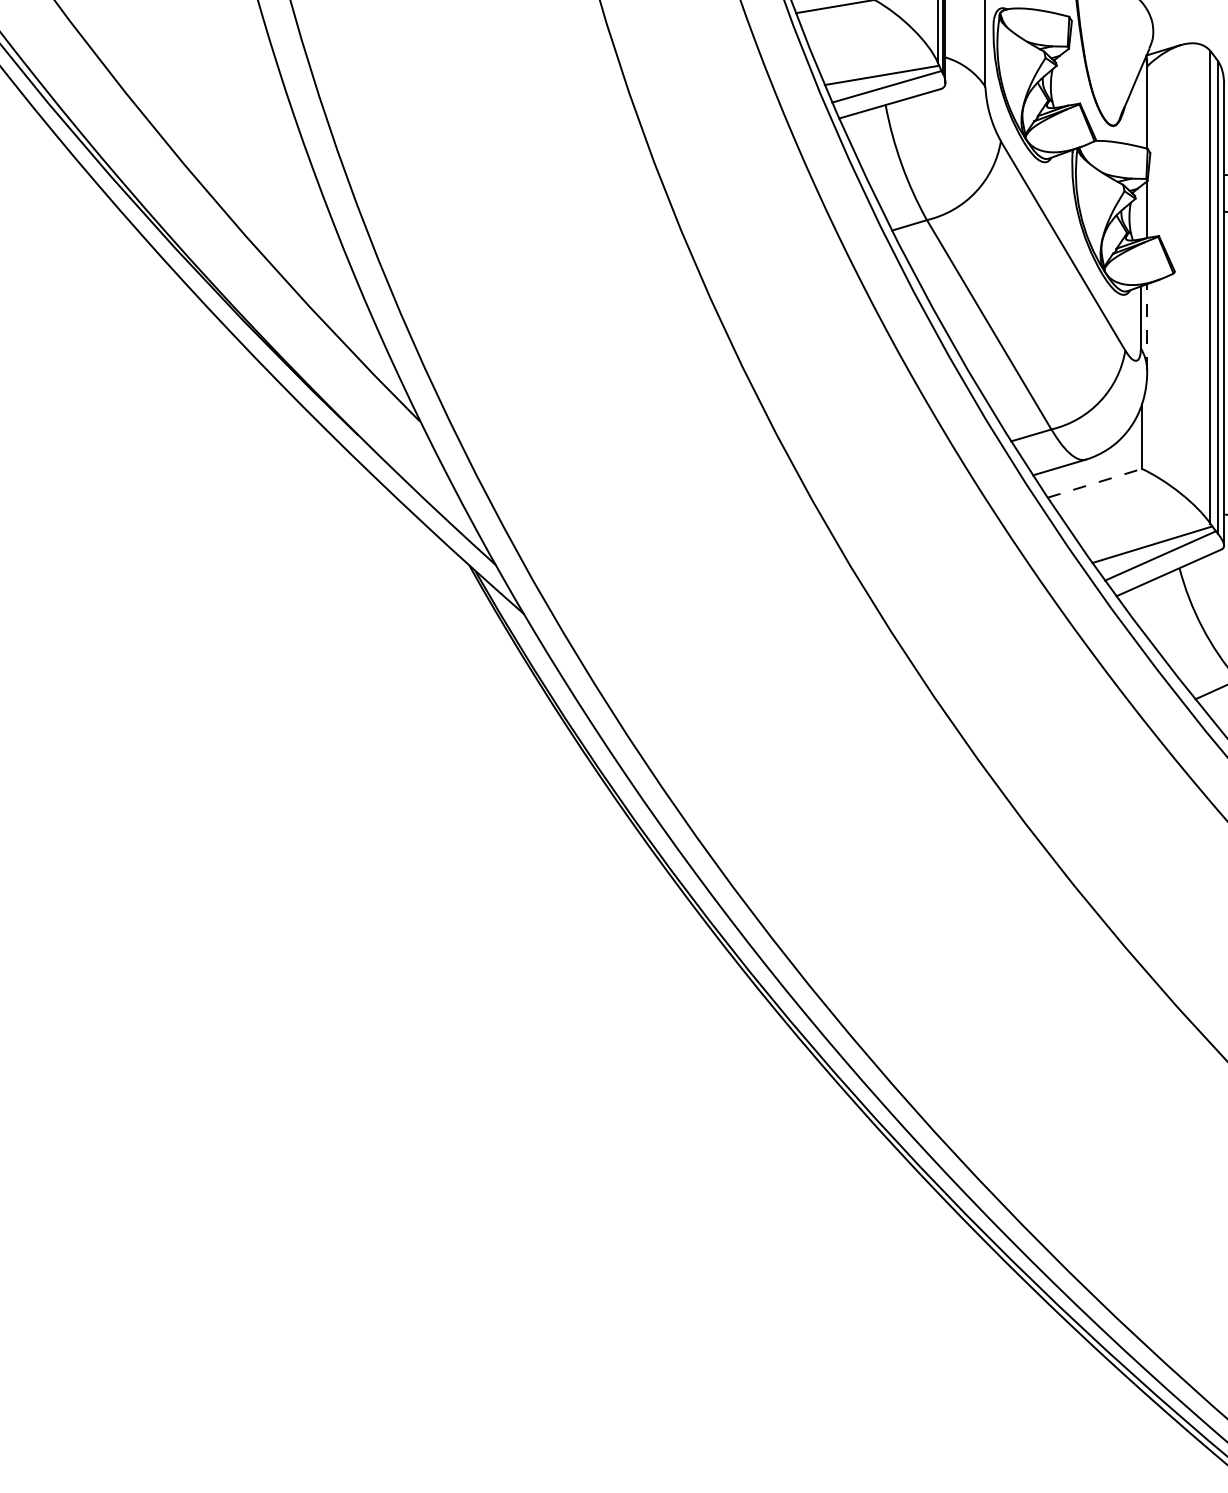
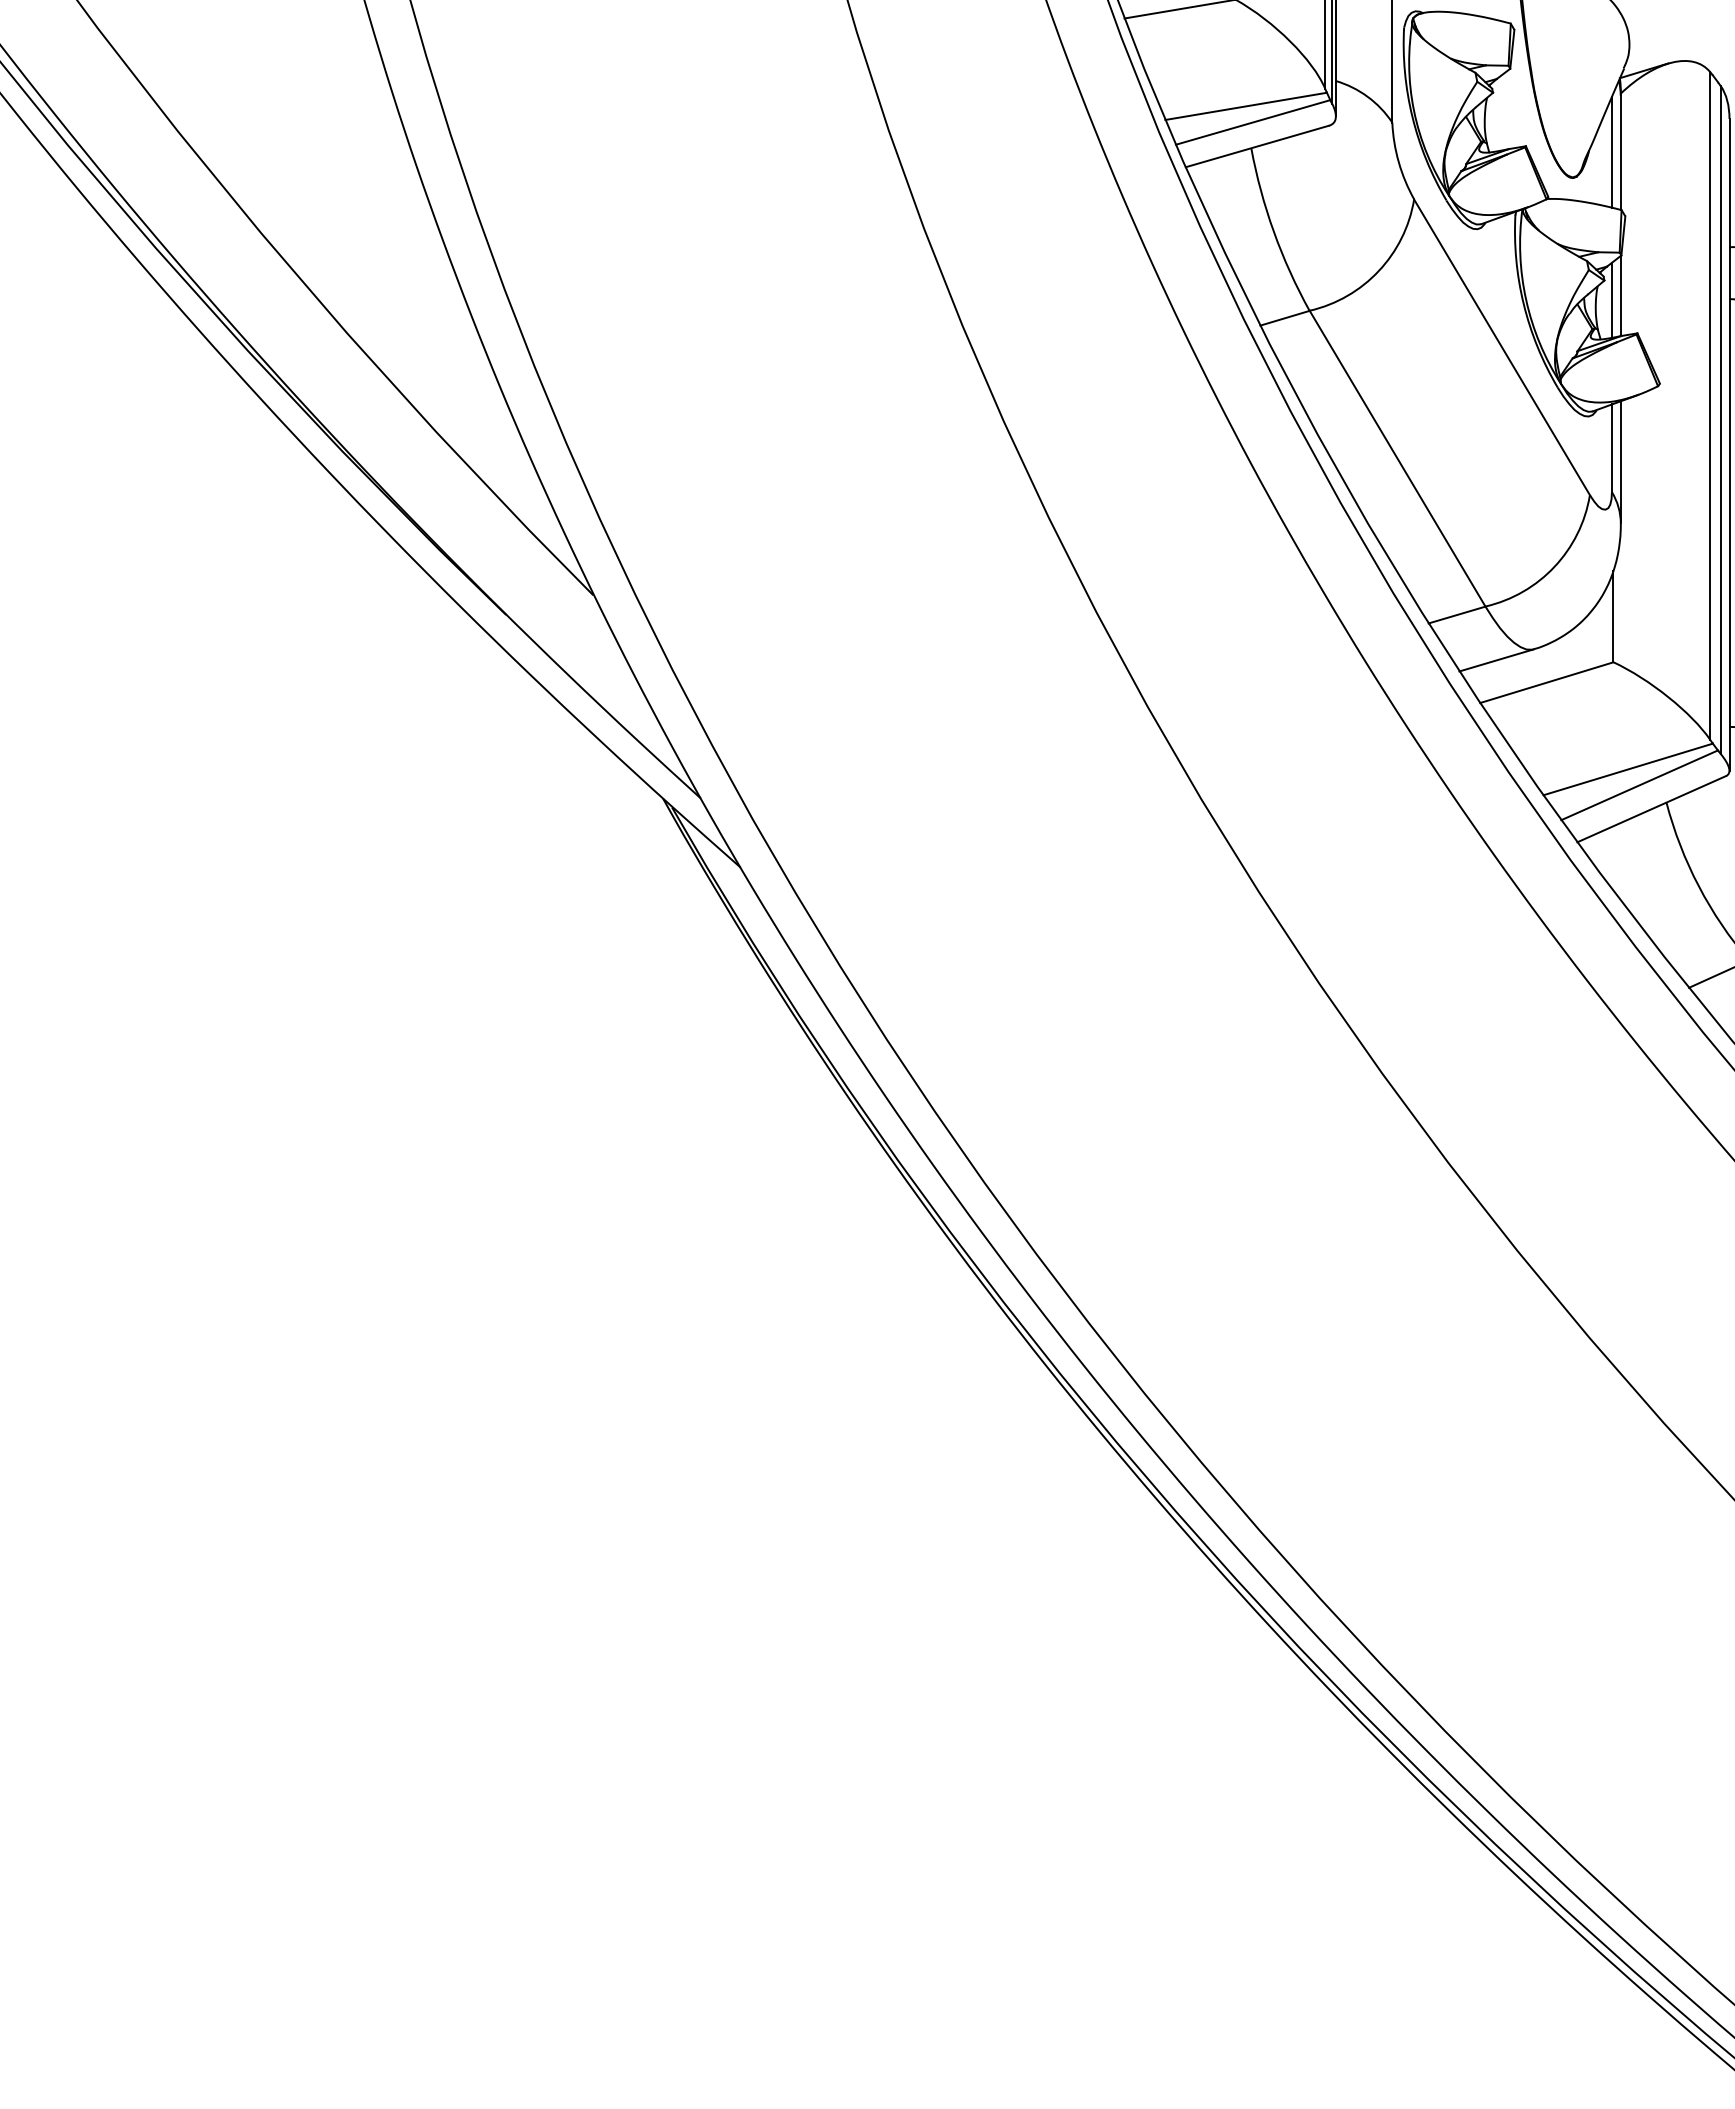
line: (1140, 107) -> (1611, 151), added
line: (1140, 212) -> (1611, 299), added
line: (1146, 326) -> (1620, 461), dashed -> solid
line: (1094, 483) -> (1546, 682), dashed -> solid

